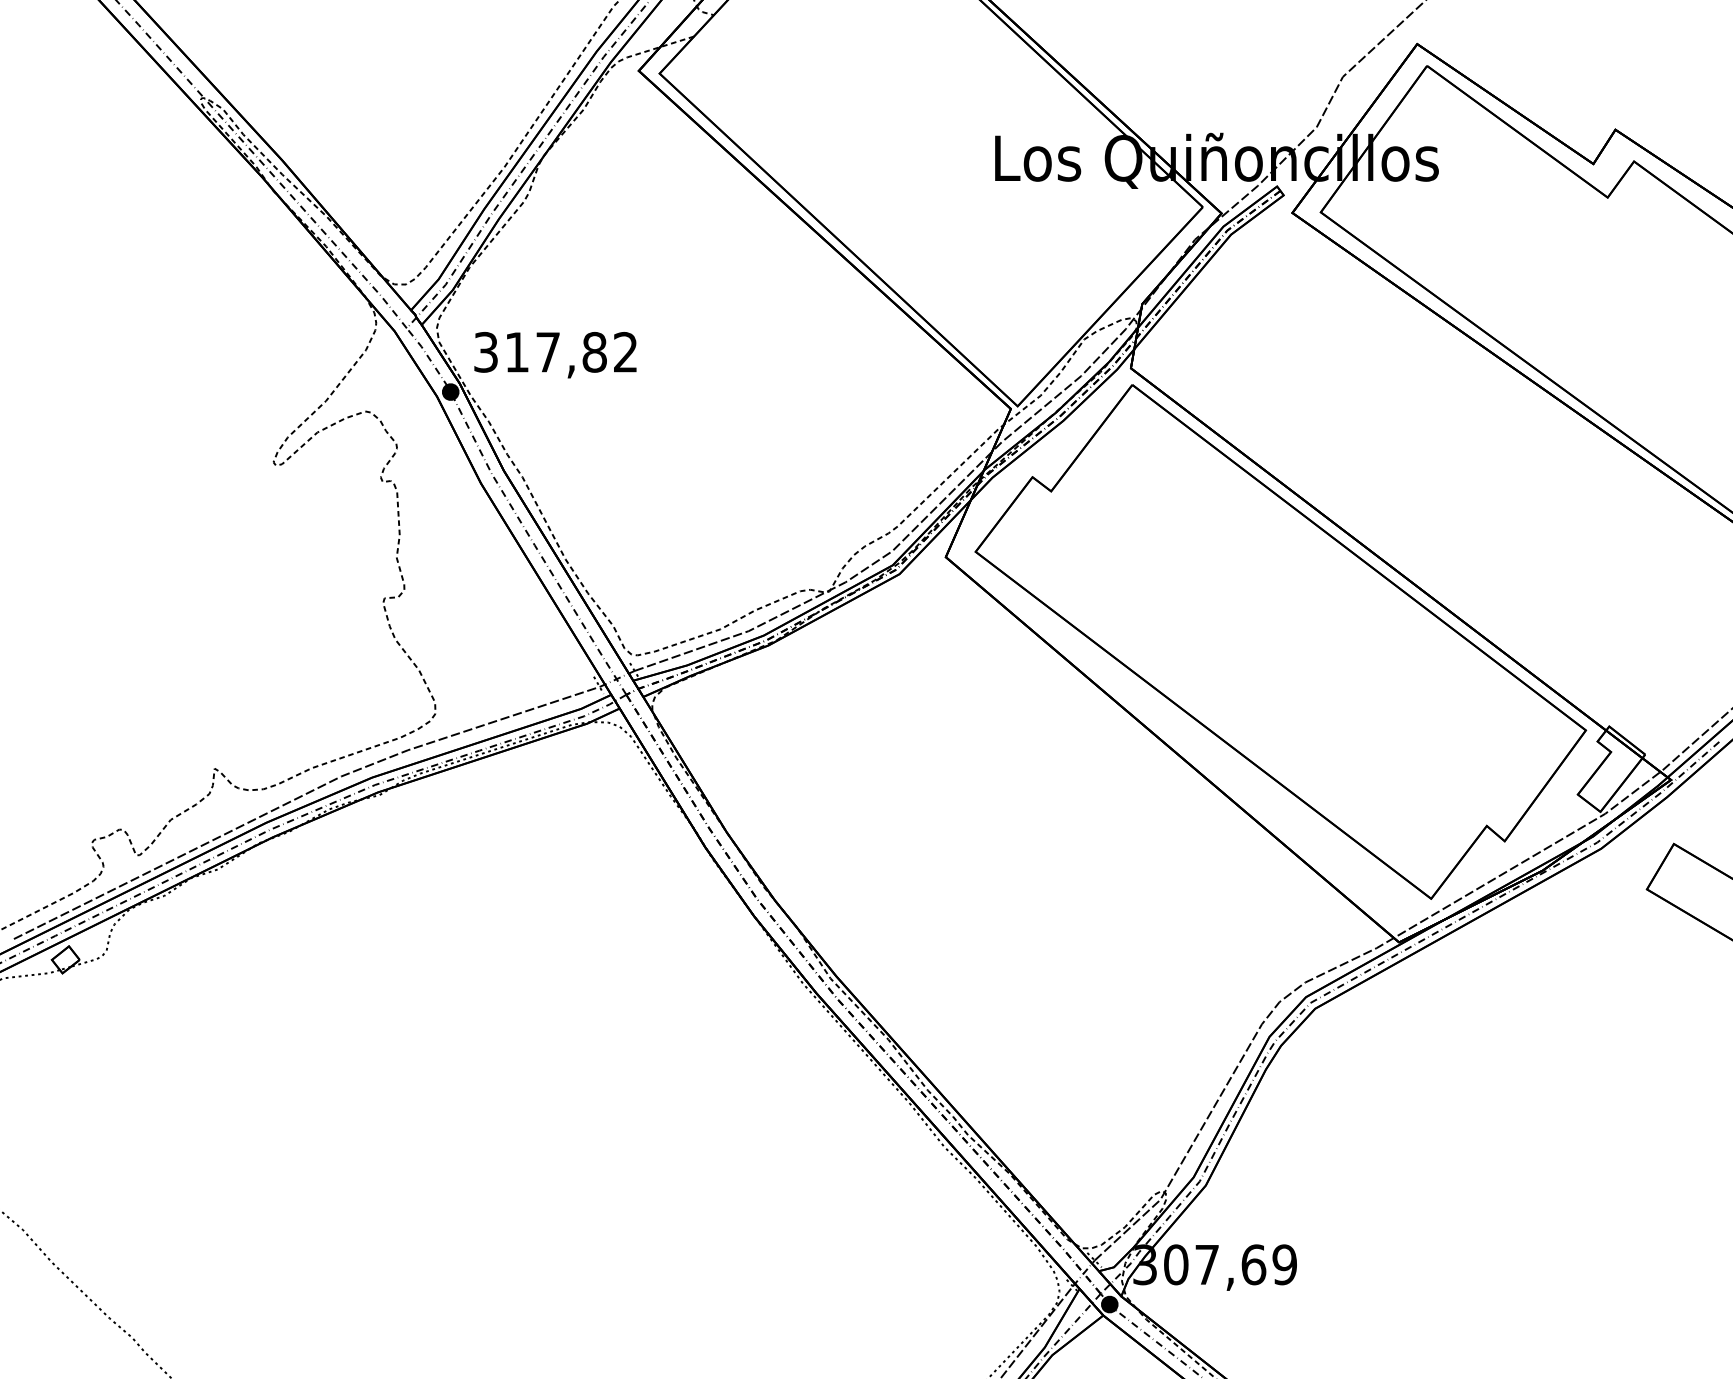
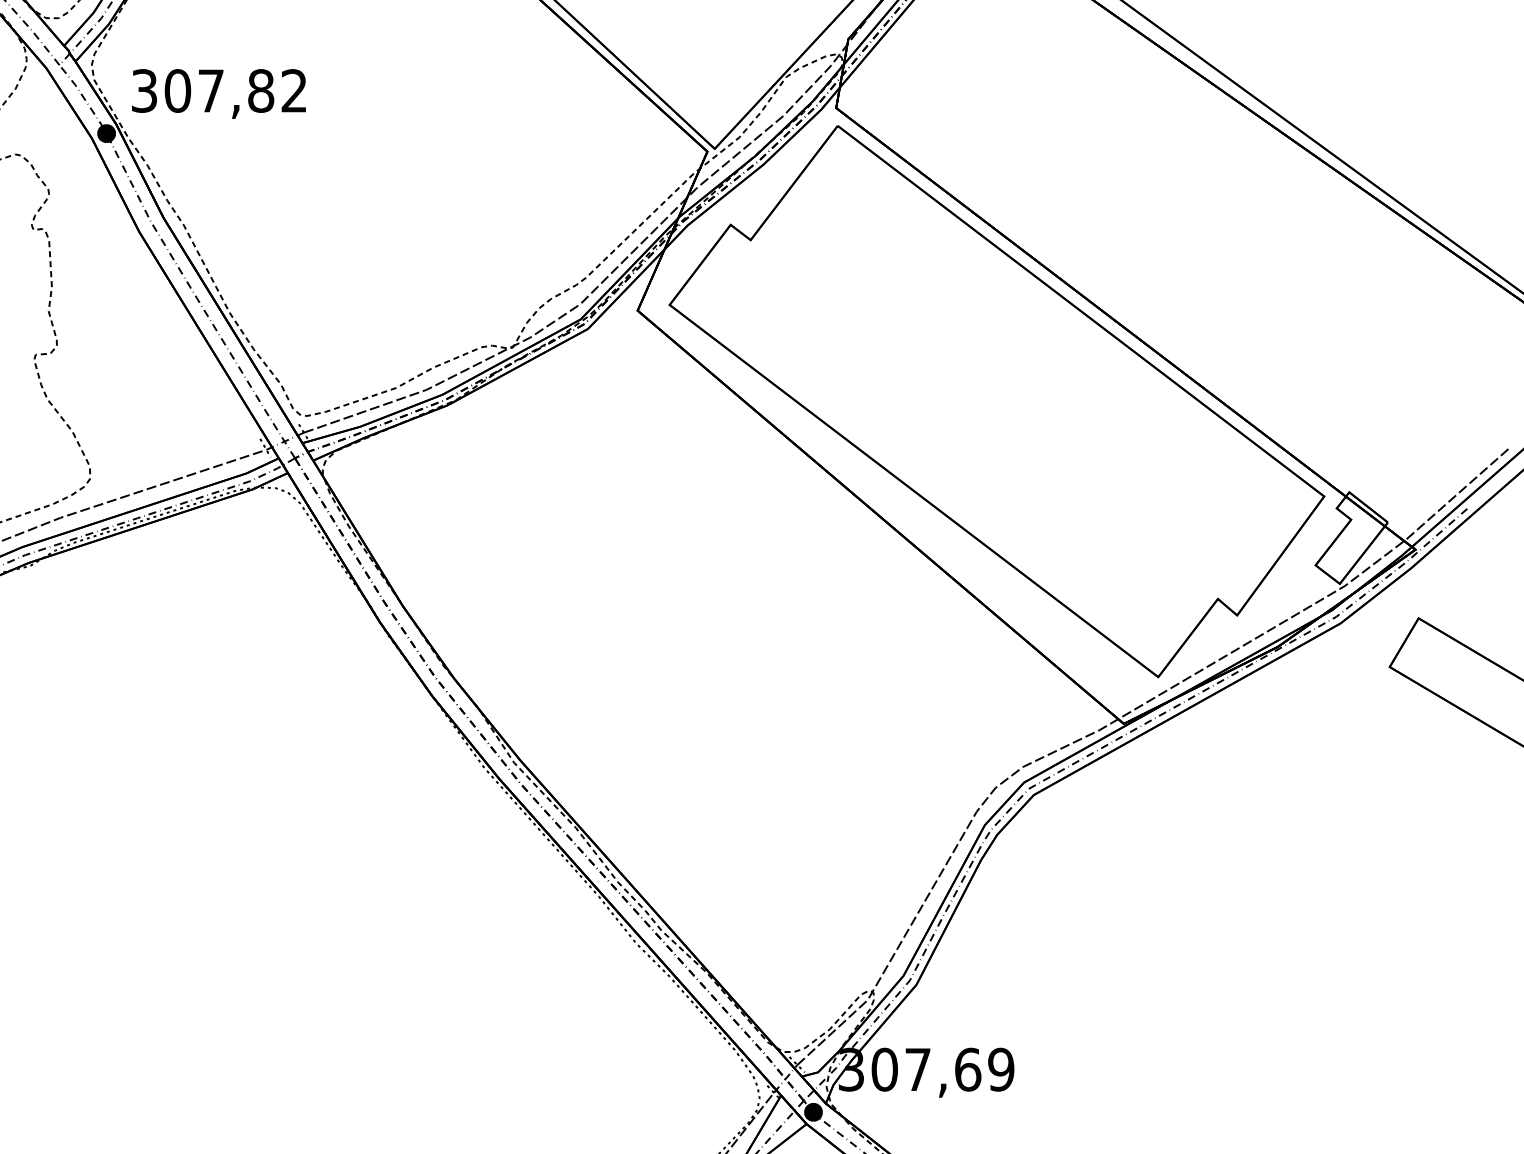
text: (517, 351) -> (178, 90), 317,82 -> 307,82

